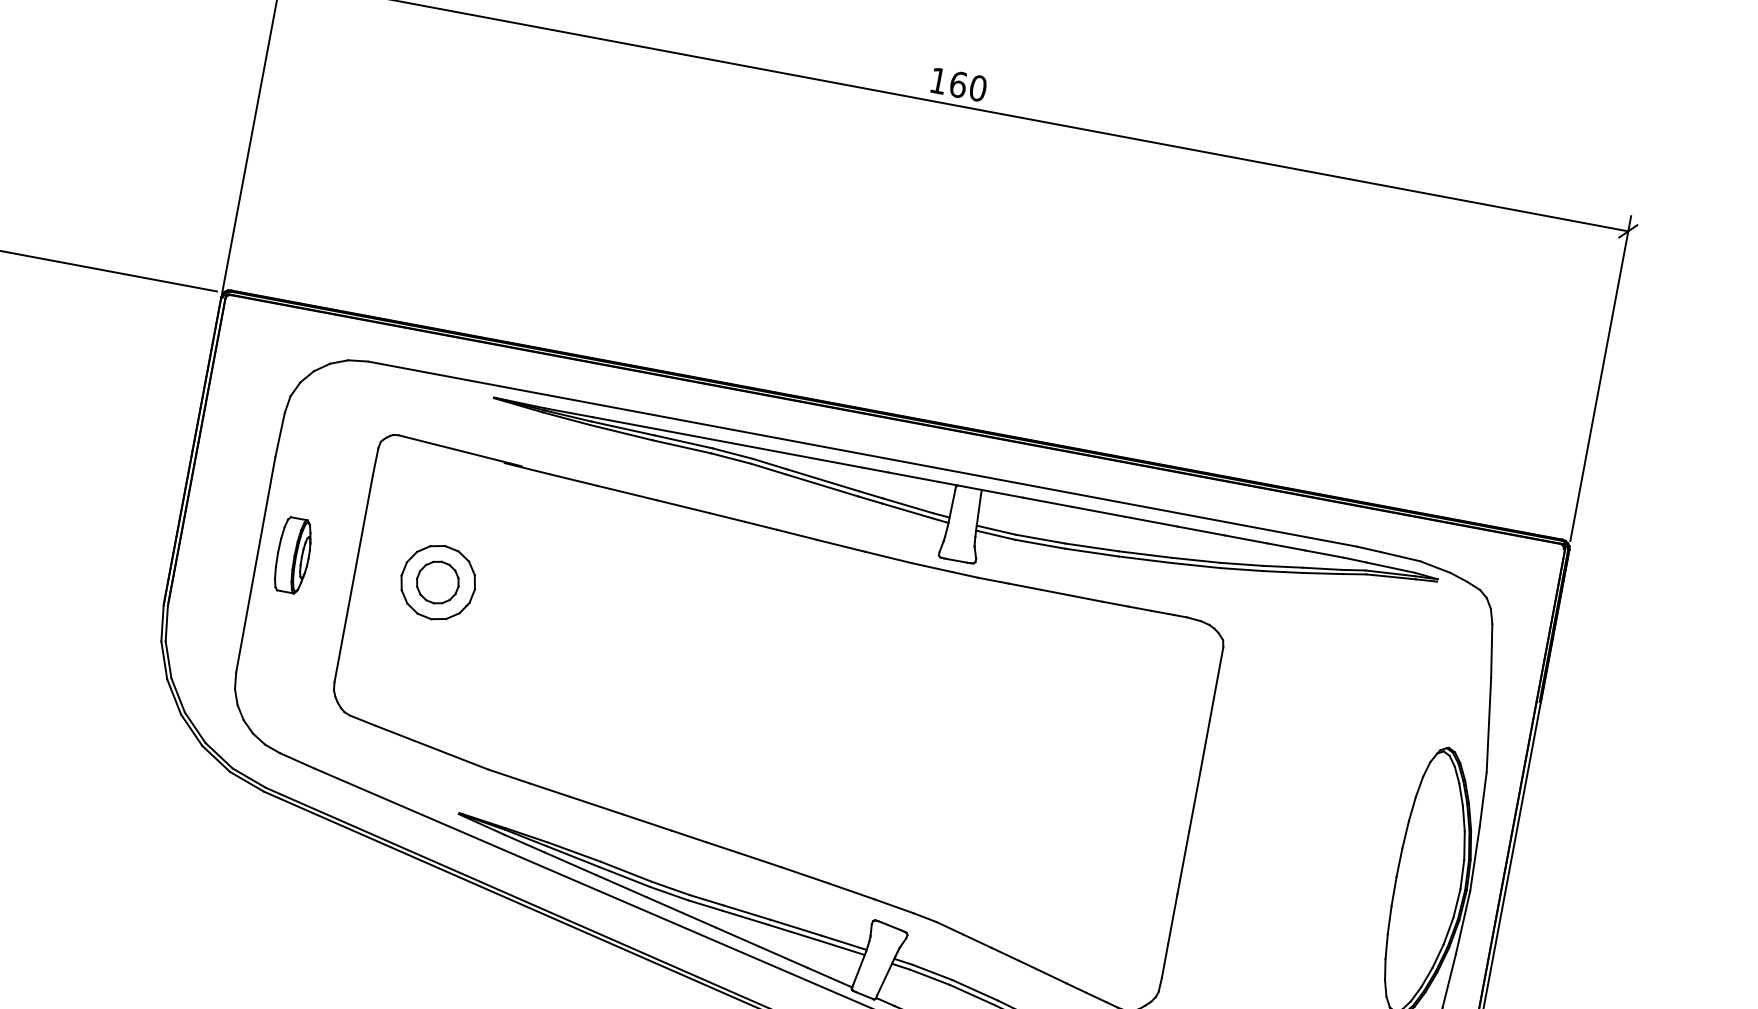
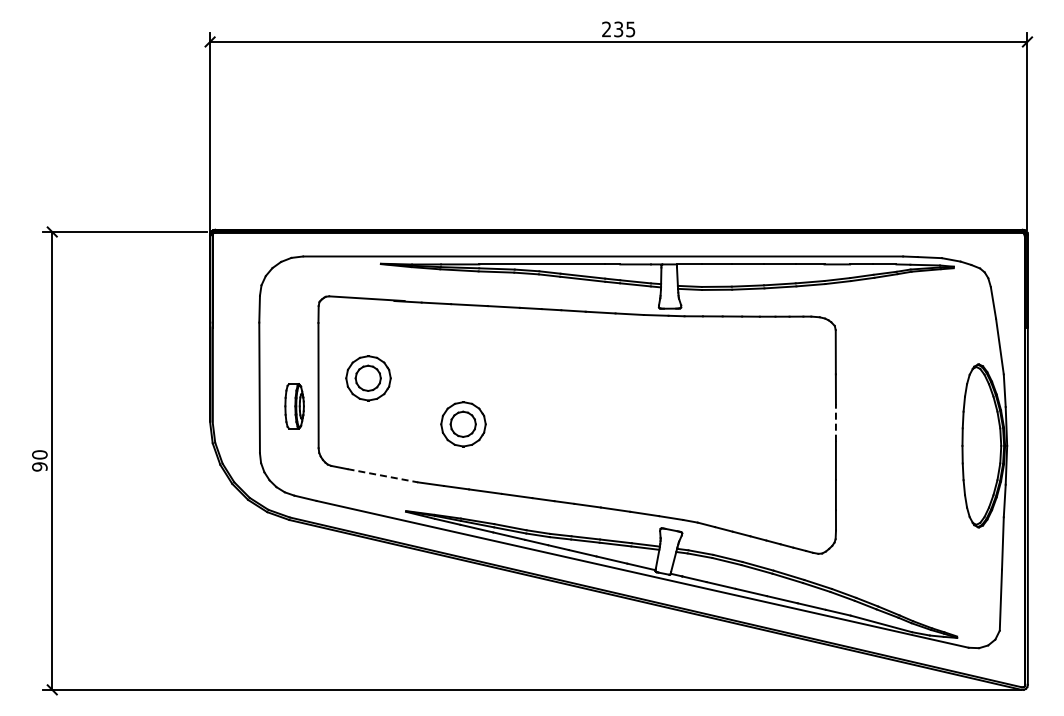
text: (957, 84) -> (618, 29), 160 -> 235
part: (293, 555) -> (294, 406), moved
part: (580, 687) -> (463, 424), added
line: (431, 747) -> (382, 475), solid -> dashed
line: (1194, 799) -> (835, 422), solid -> dashed

